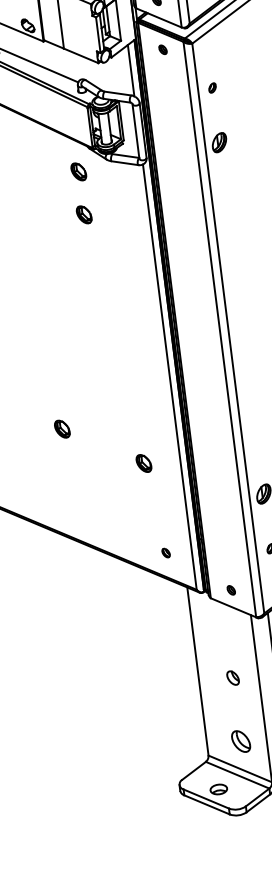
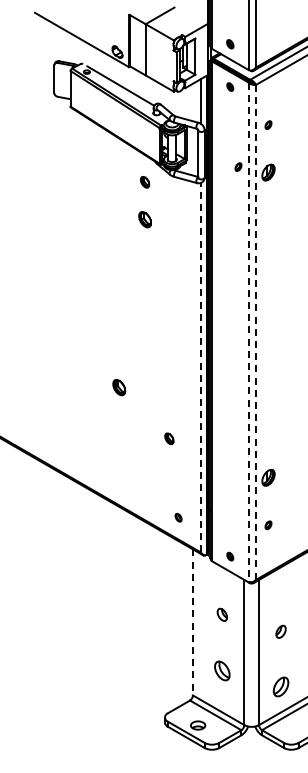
part: (184, 140) -> (238, 166), added
part: (77, 170) -> (144, 181), size x0.7
line: (227, 328) -> (255, 332), solid -> dashed
line: (219, 329) -> (248, 332), solid -> dashed
line: (169, 376) -> (200, 367), solid -> dashed
part: (62, 429) -> (119, 387), moved
part: (144, 463) -> (169, 438), size x0.7
line: (197, 671) -> (192, 622), solid -> dashed
part: (232, 677) -> (221, 614), moved
part: (241, 740) -> (222, 670), moved

